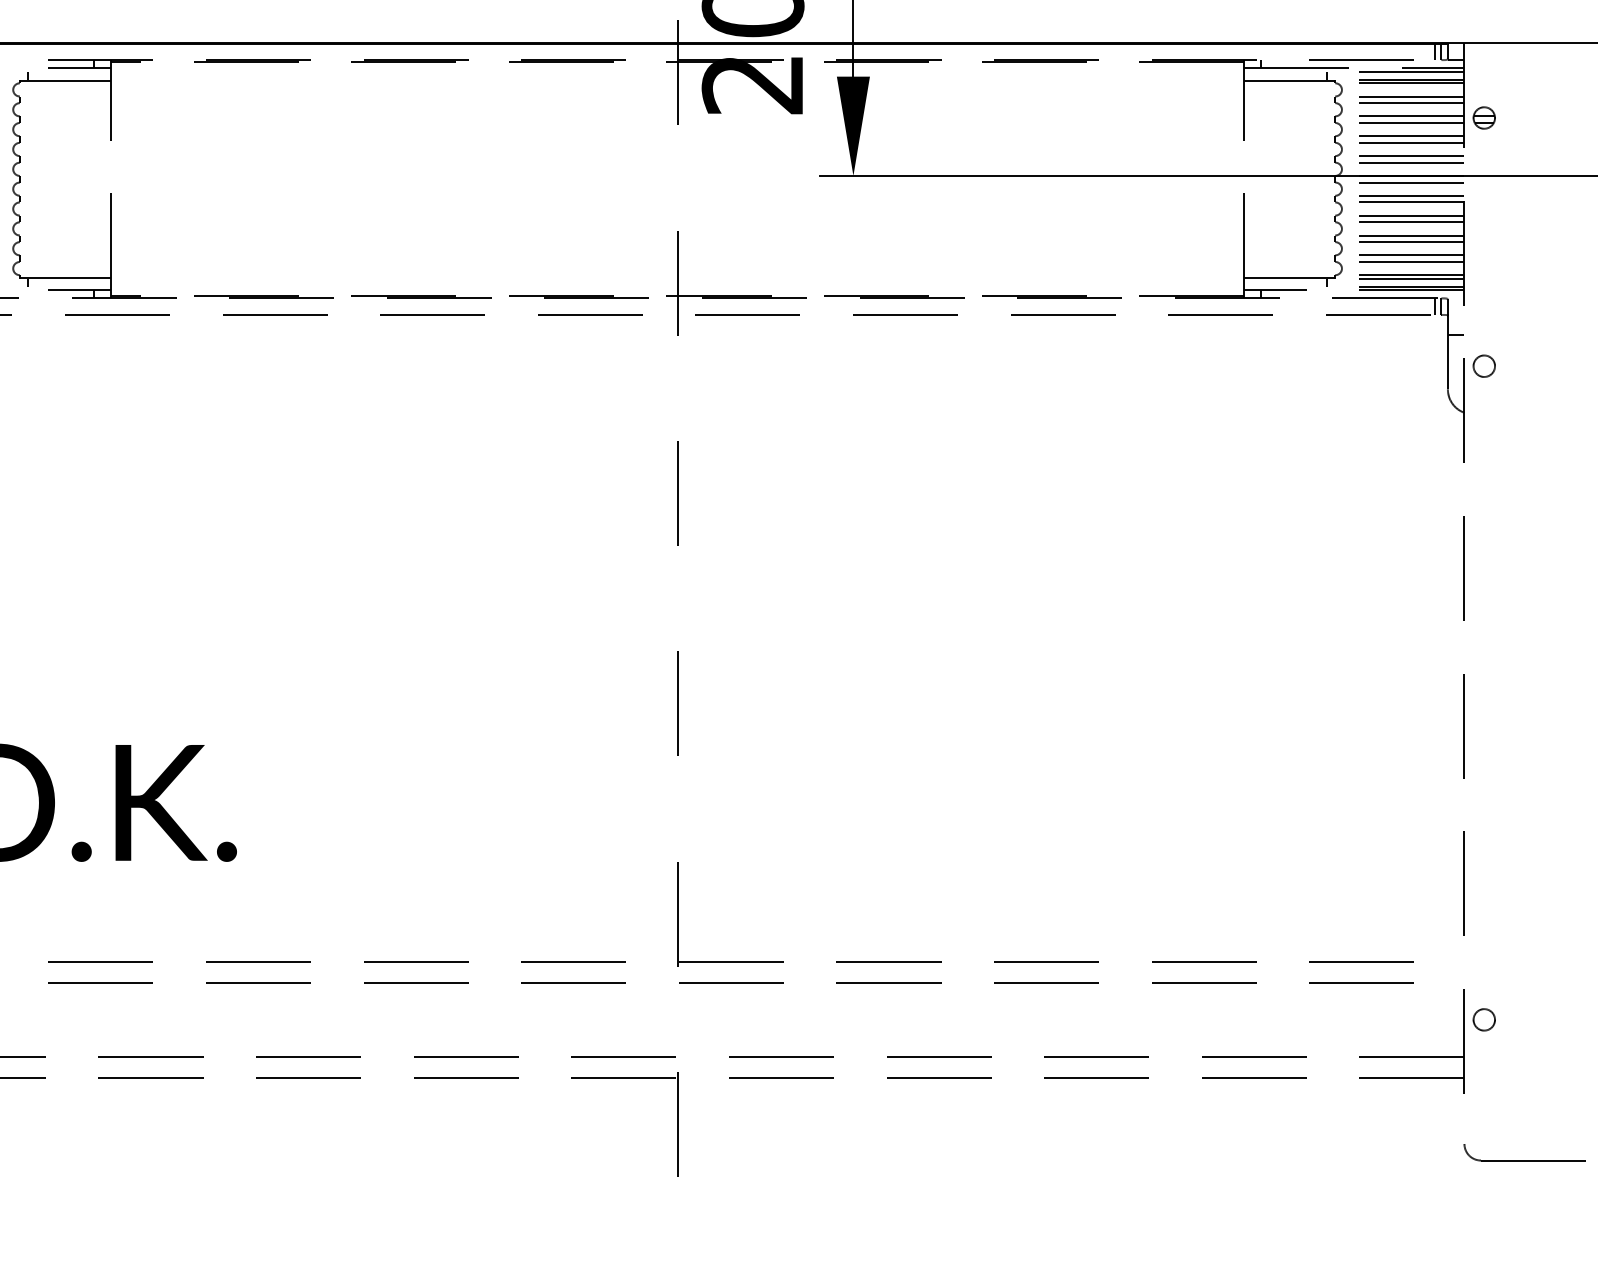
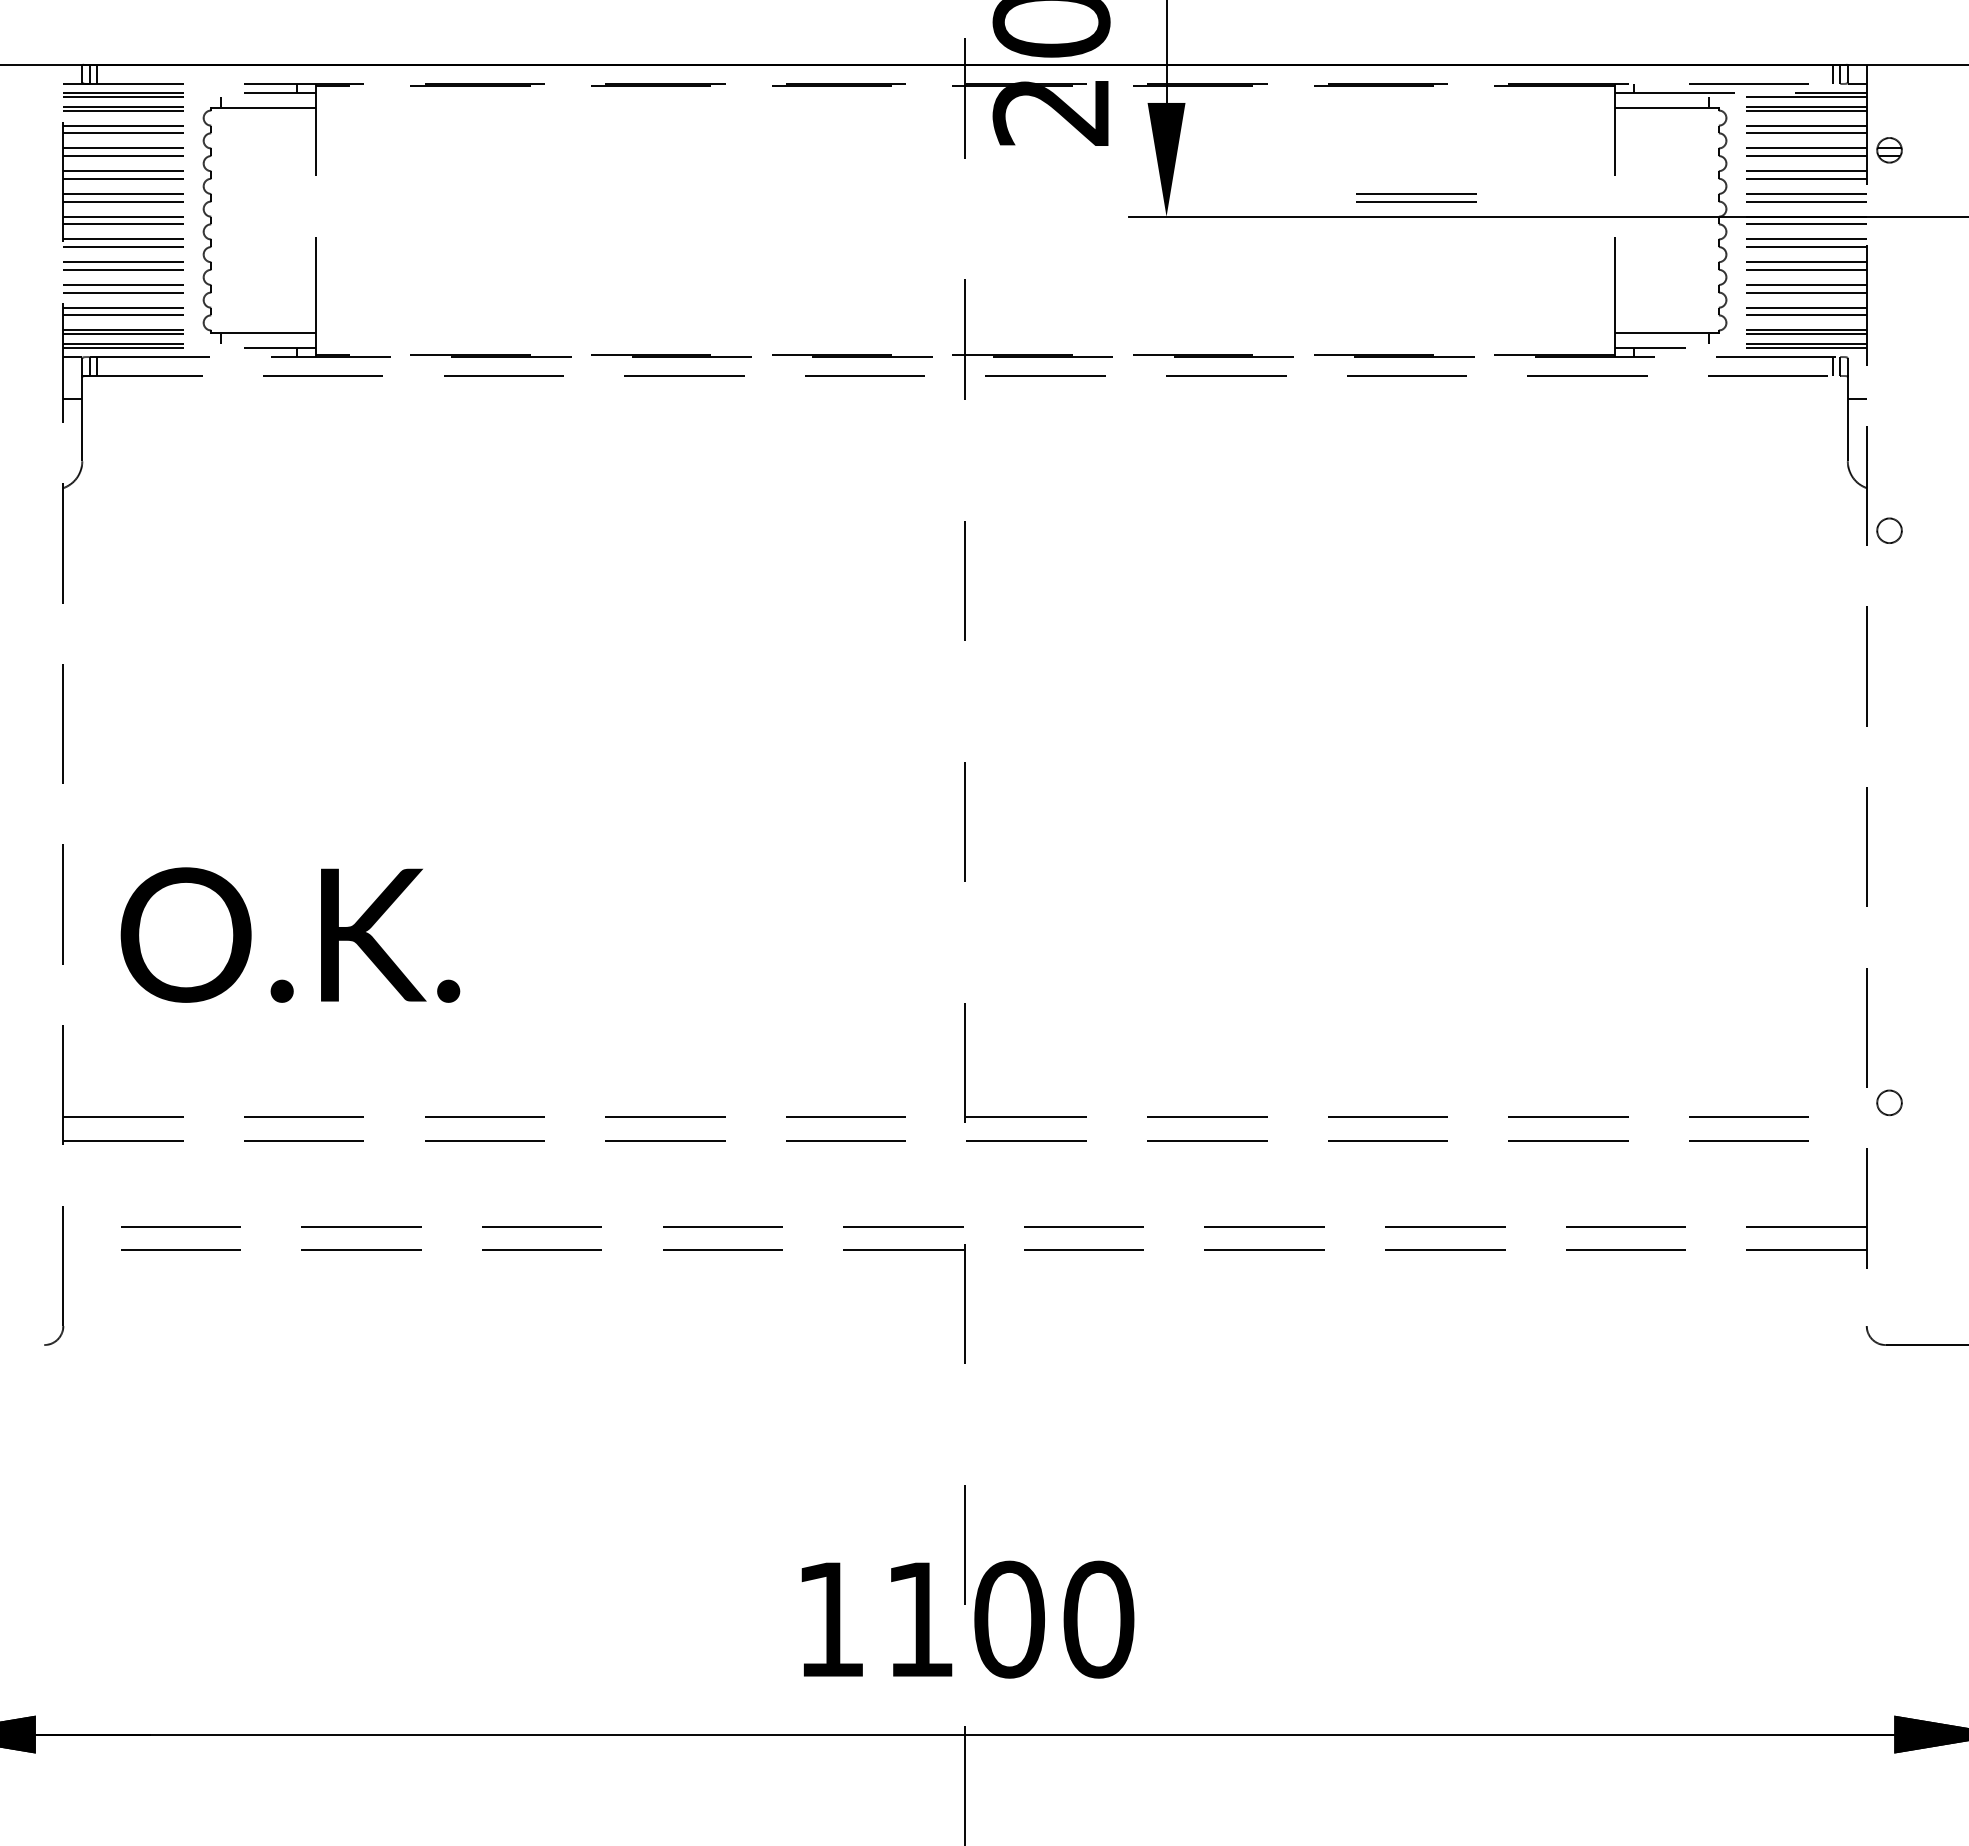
part: (1071, 159) -> (1416, 197), added
circle: (1484, 365) -> (1889, 530), moved
circle: (1484, 1019) -> (1889, 1102), moved

